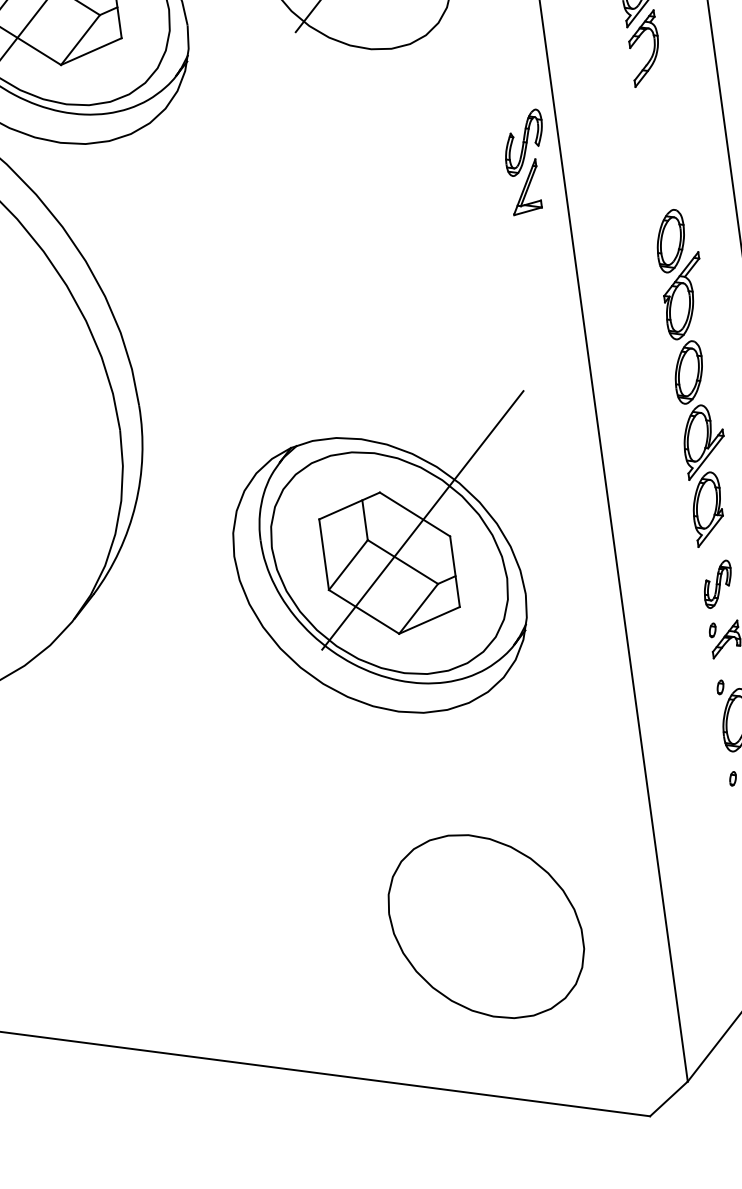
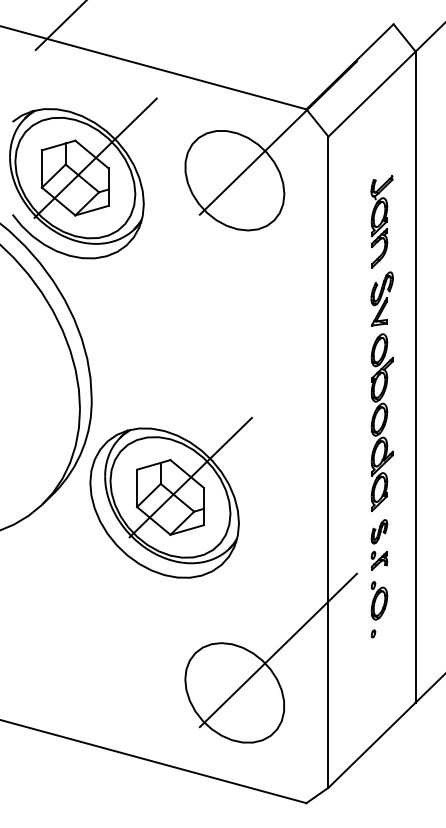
part: (525, 161) -> (381, 298), moved
part: (389, 563) -> (170, 497), moved
line: (557, 834) -> (278, 650), added

